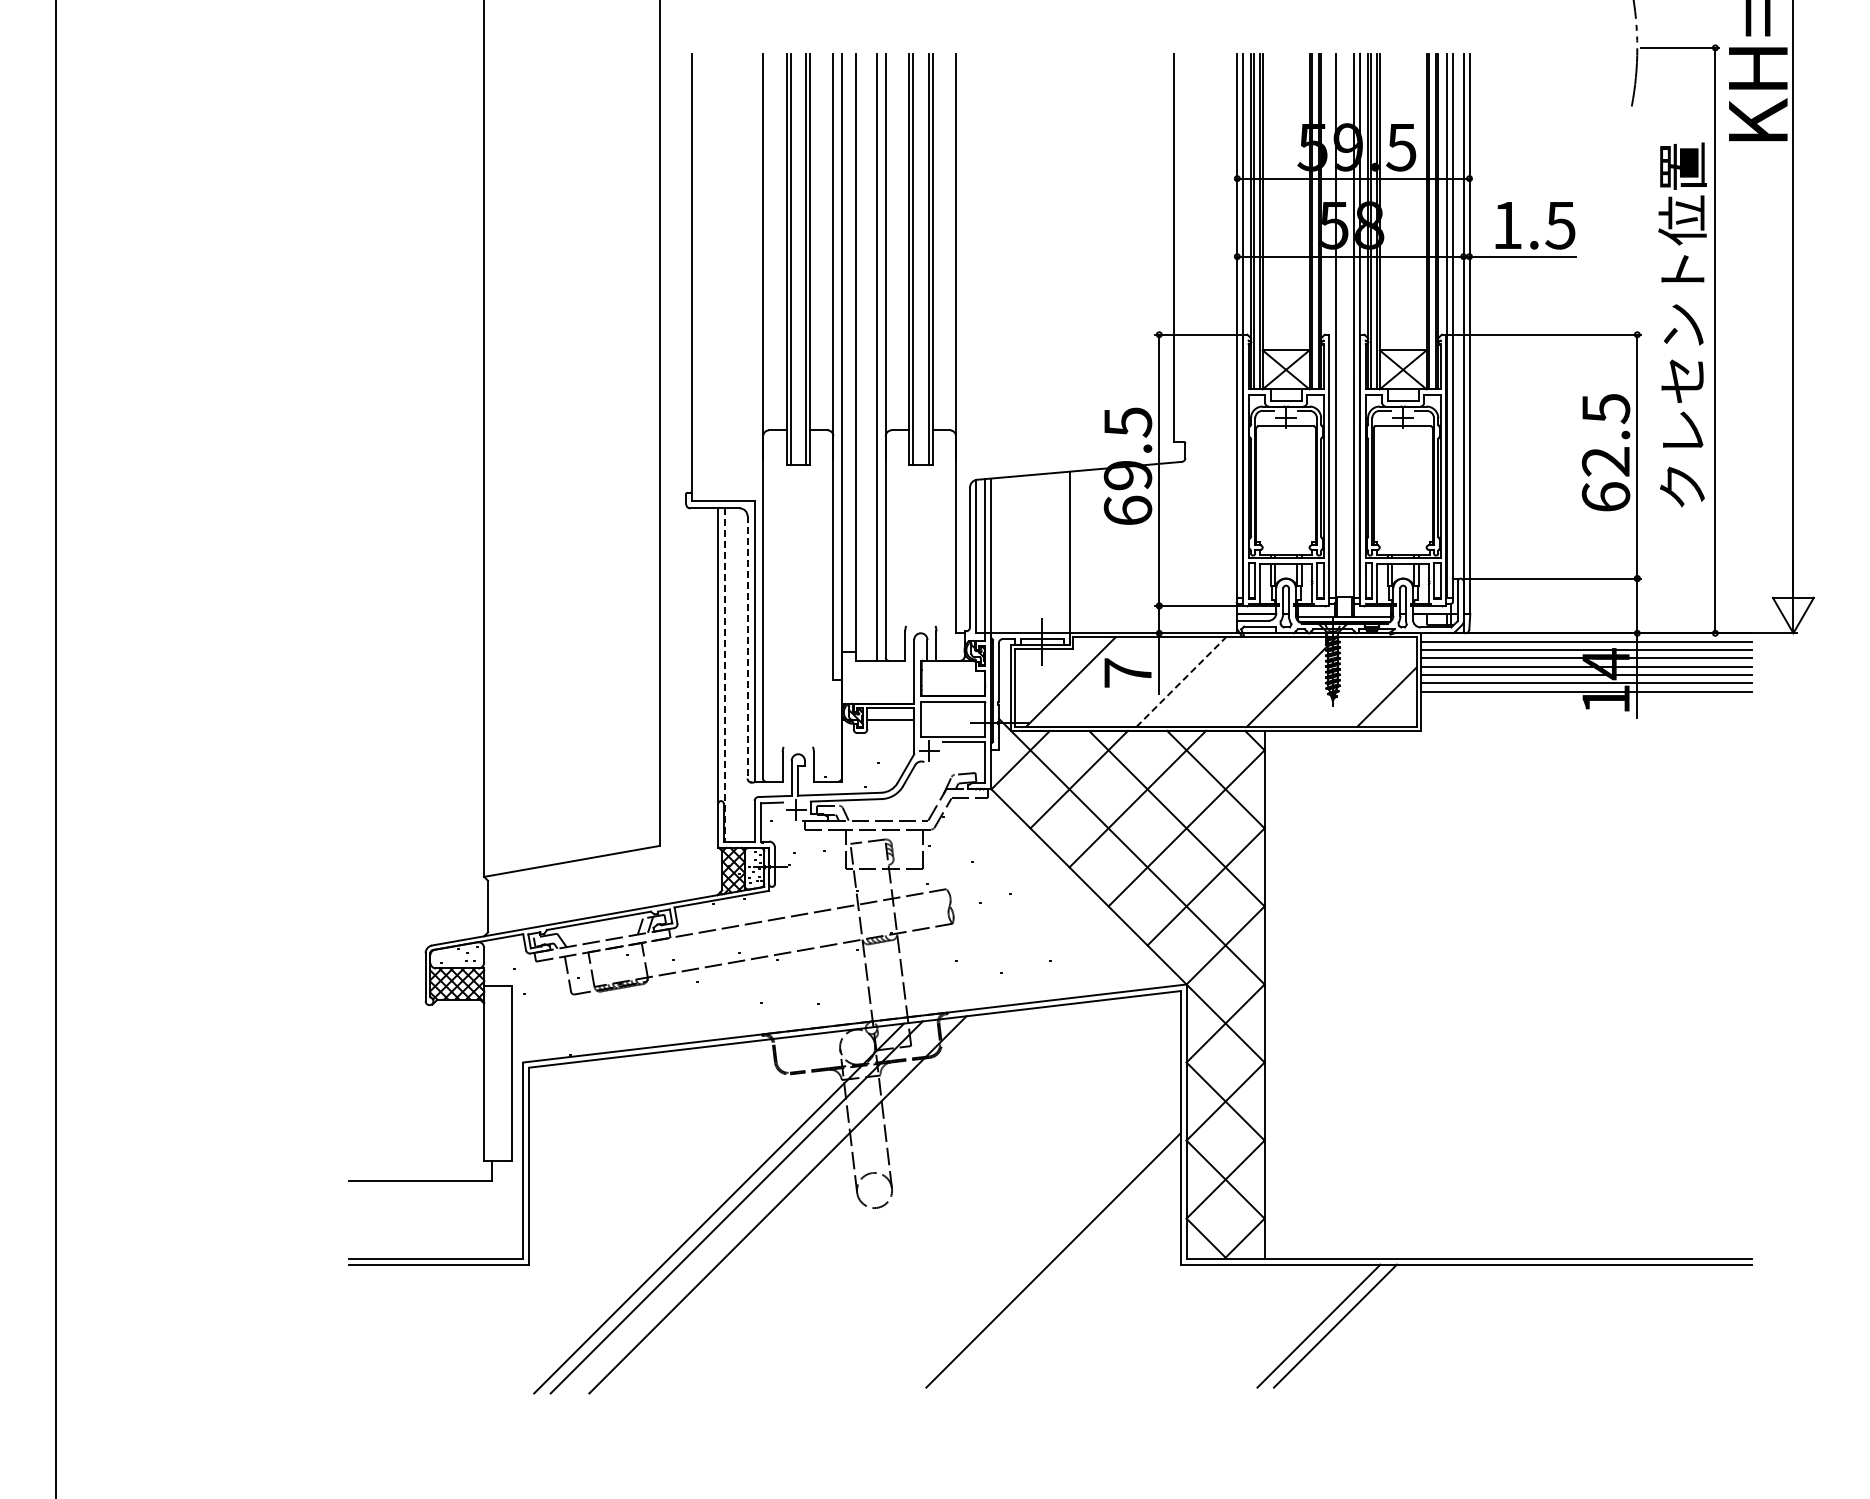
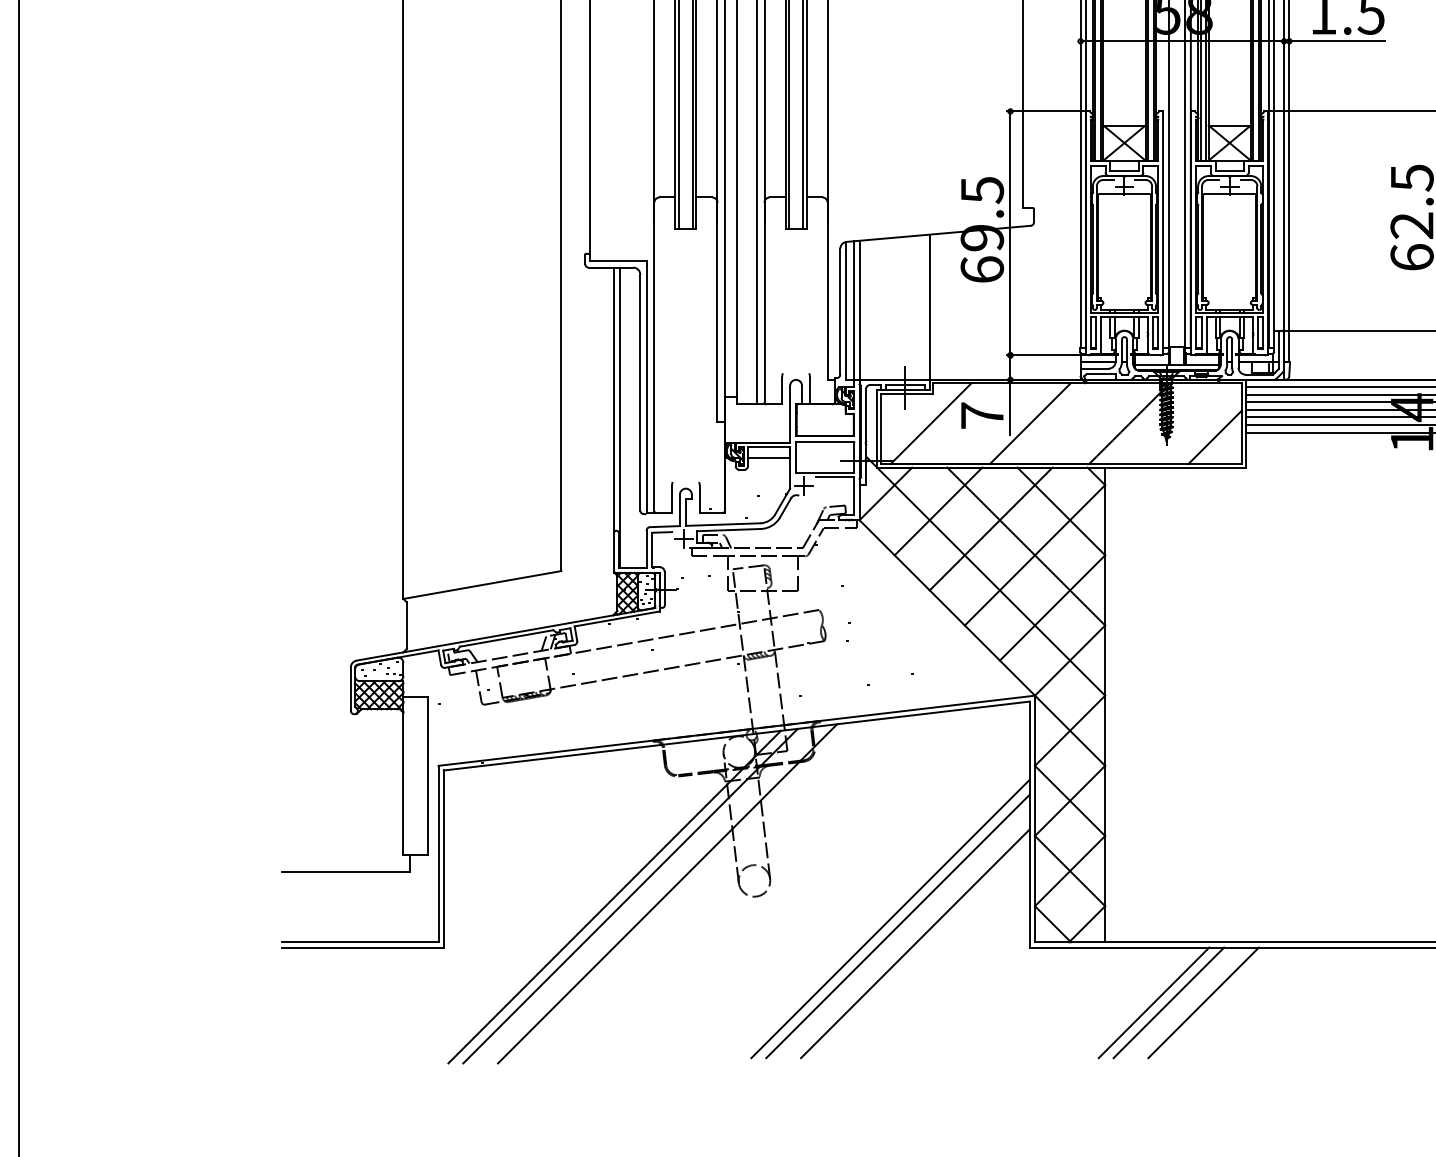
line: (747, 647) -> (640, 392), dashed -> solid
line: (724, 675) -> (619, 417), dashed -> solid
line: (1181, 681) -> (1030, 423), dashed -> solid
line: (1025, 1232) -> (890, 918), added
line: (1033, 1240) -> (897, 925), added
line: (1373, 1325) -> (1203, 1002), added

